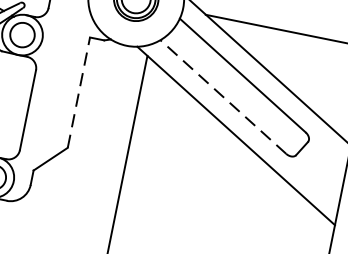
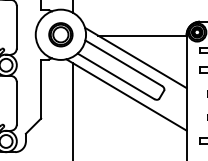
line: (79, 93) -> (41, 89), dashed -> solid
line: (222, 97) -> (115, 76), dashed -> solid

